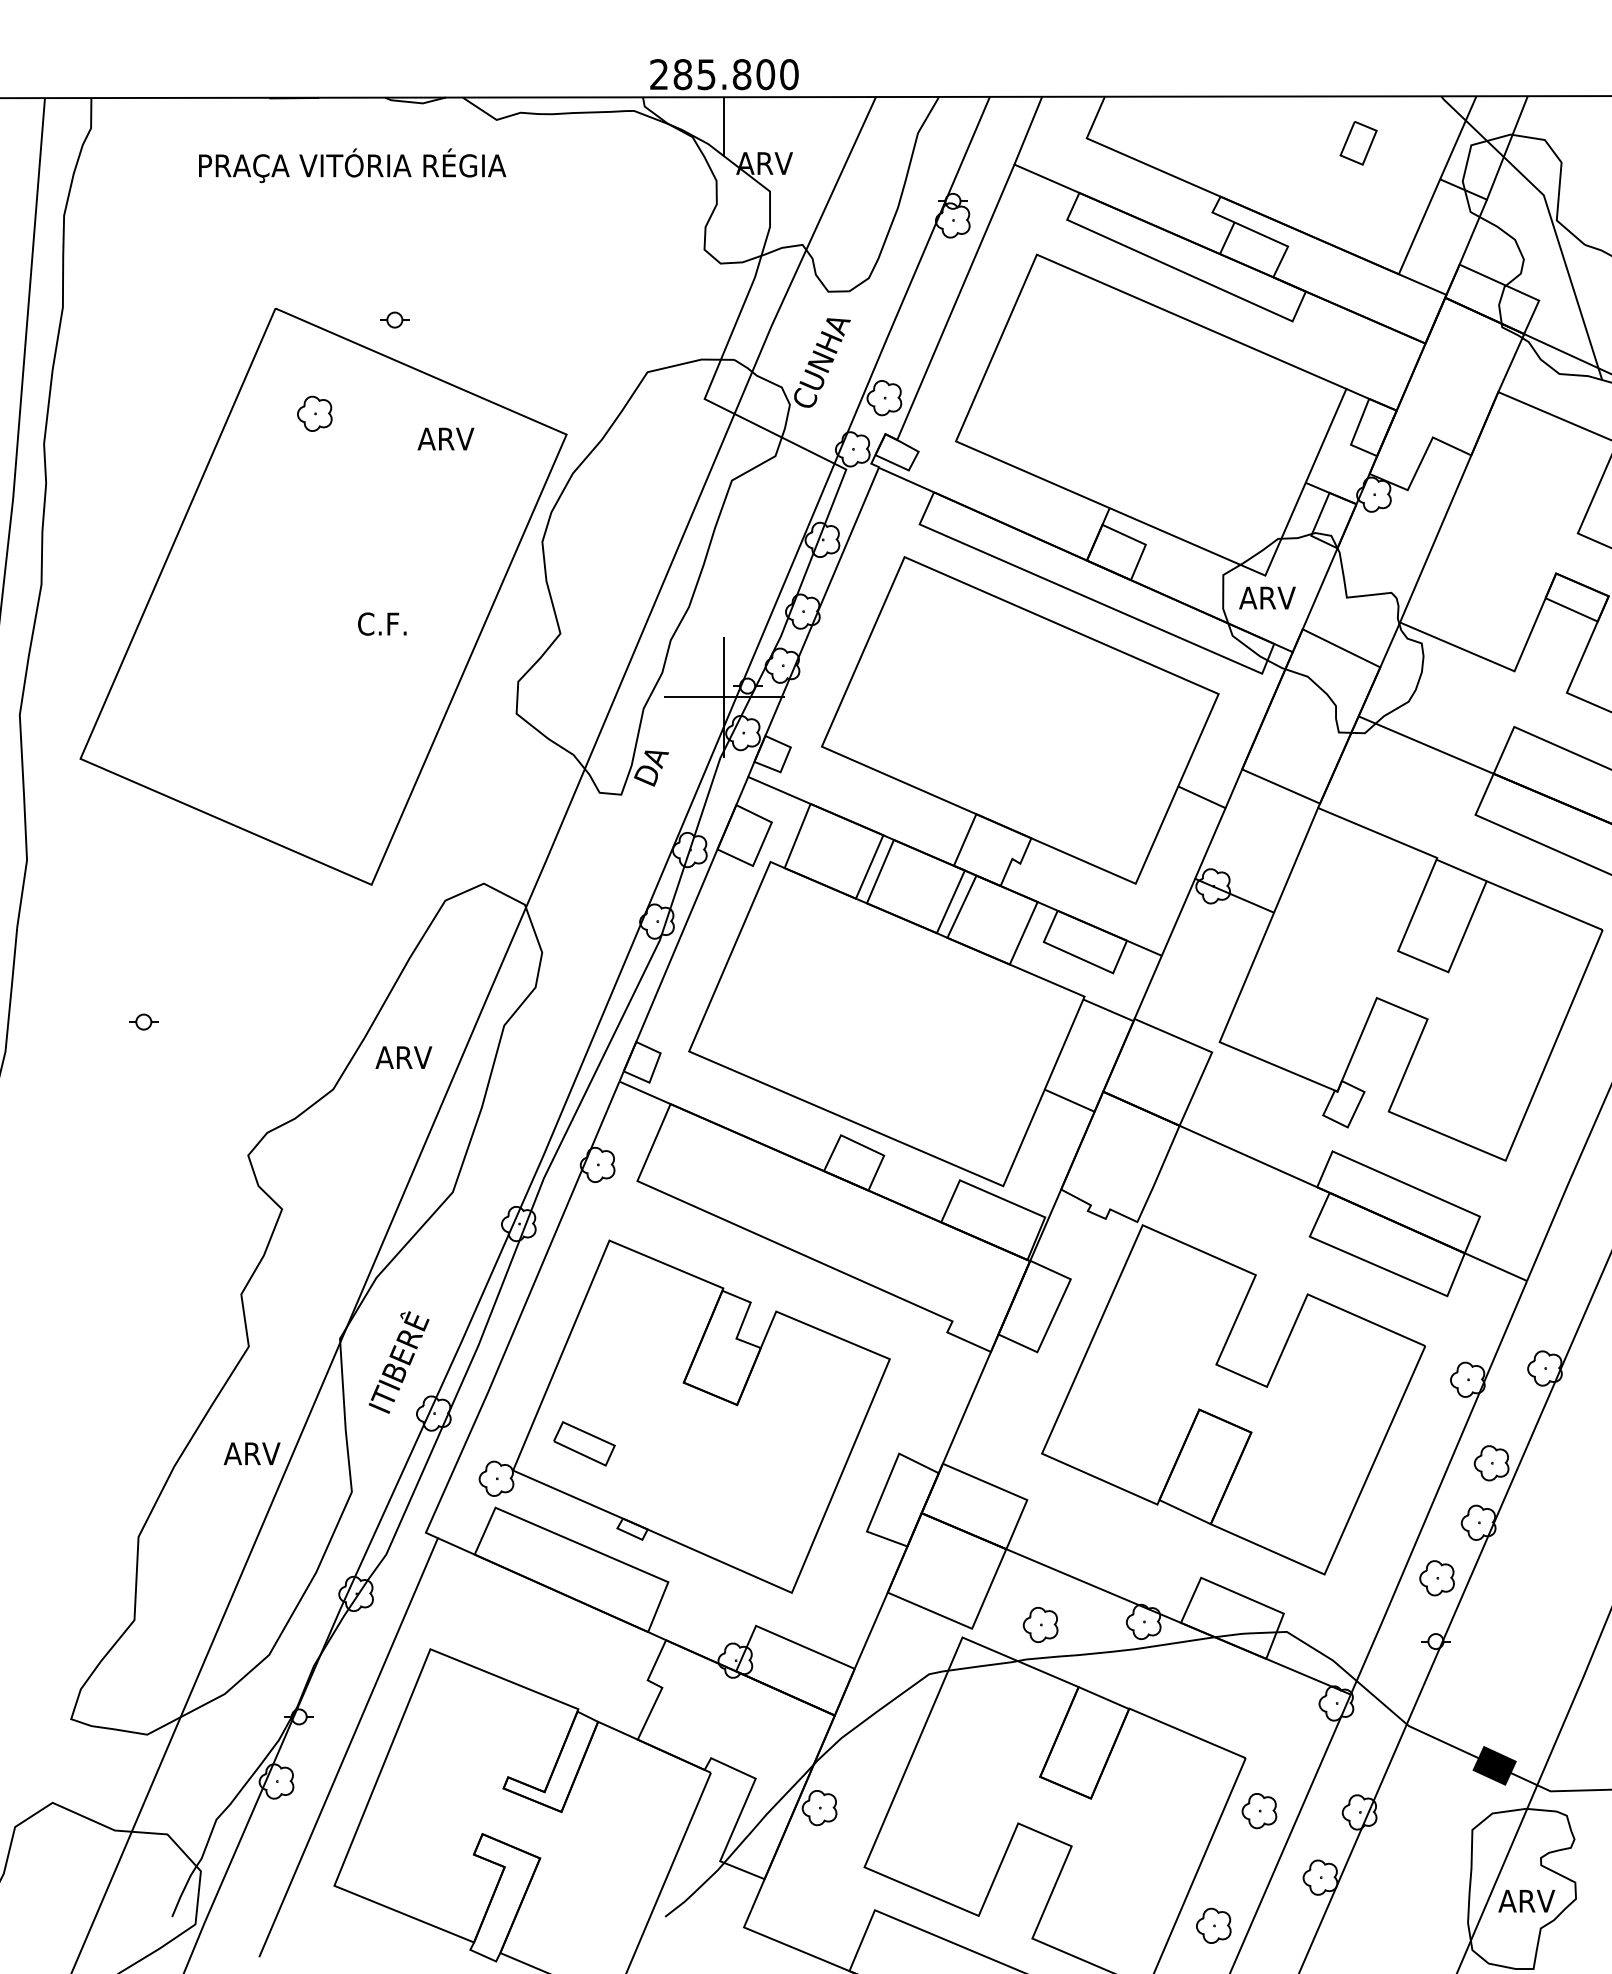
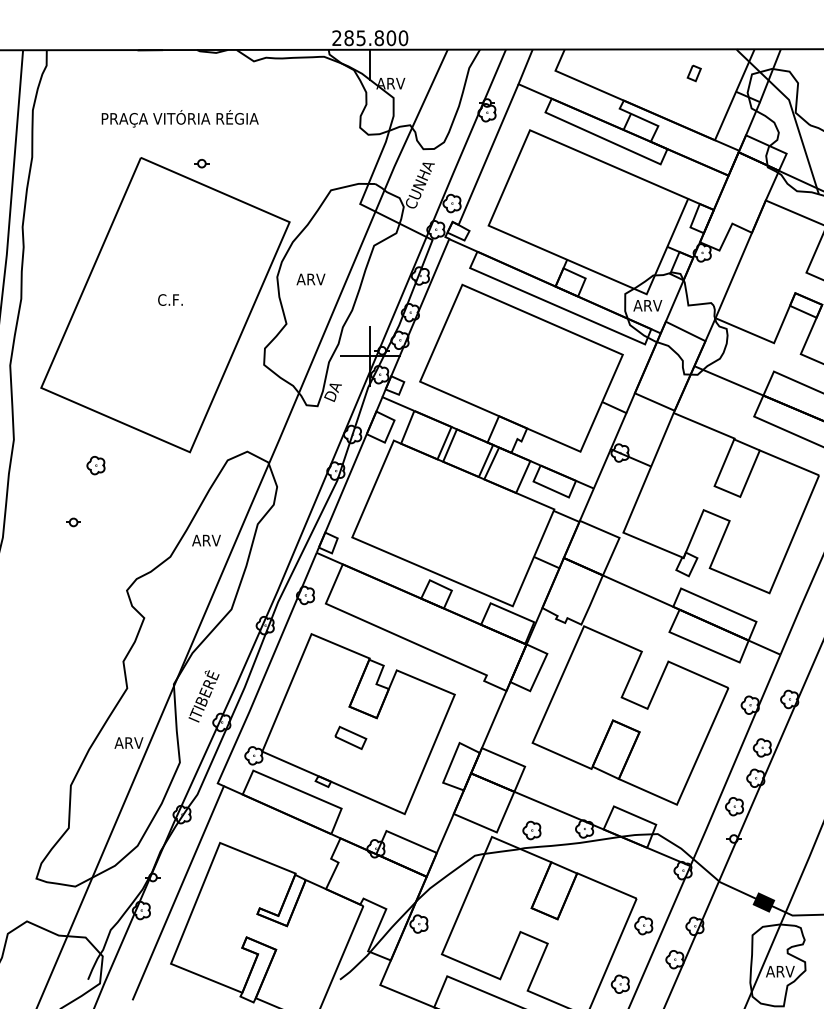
part: (1356, 143) -> (693, 73), size x0.71
text: (351, 165) -> (179, 118), moved
part: (313, 413) -> (95, 465), moved
text: (444, 439) -> (310, 279), moved
text: (382, 623) -> (170, 299), moved
part: (583, 1442) -> (350, 737), moved

